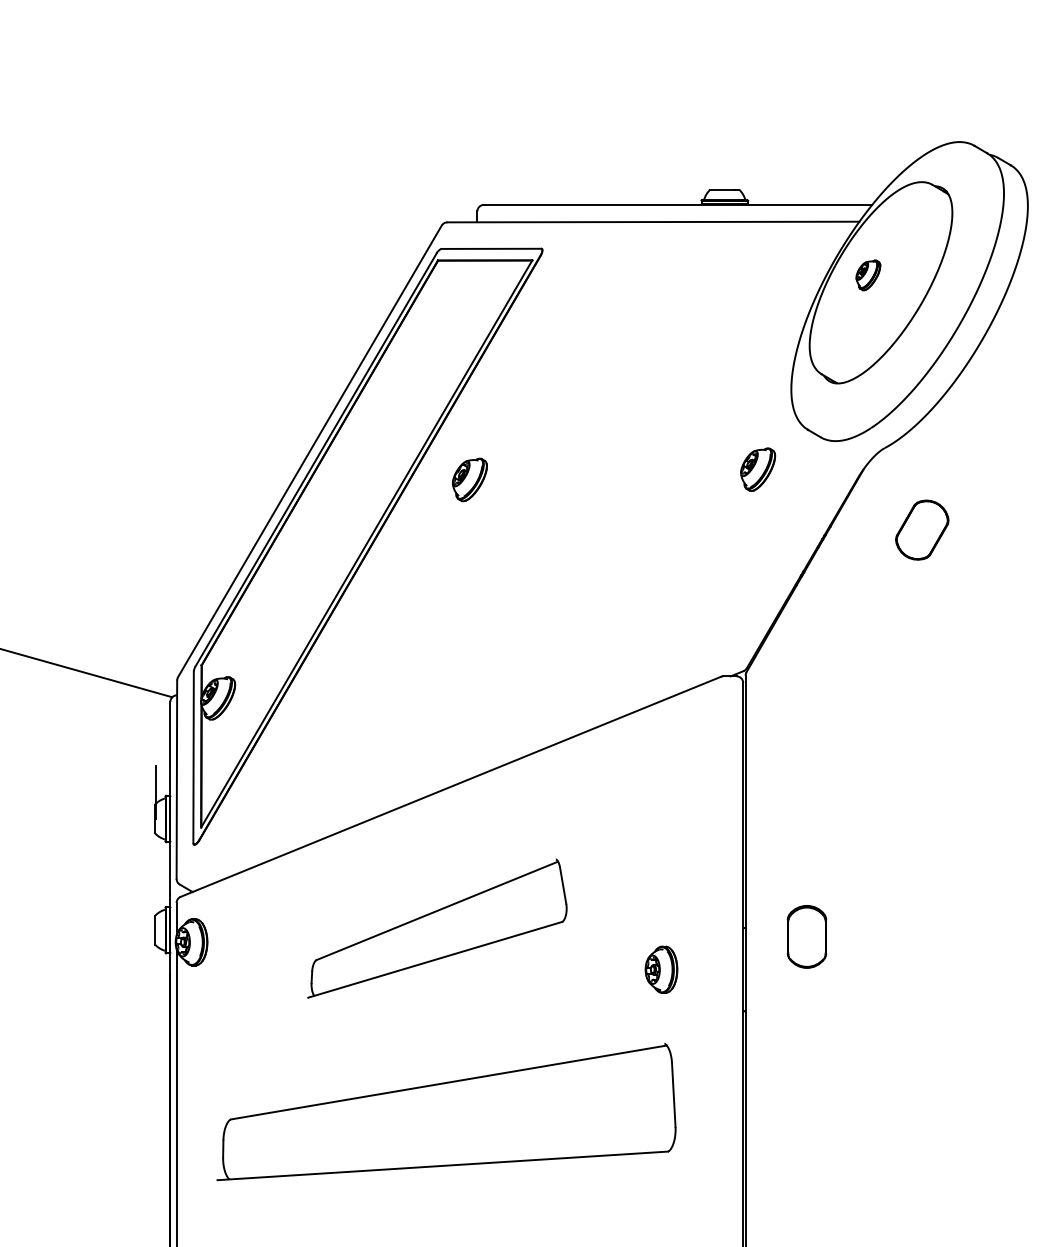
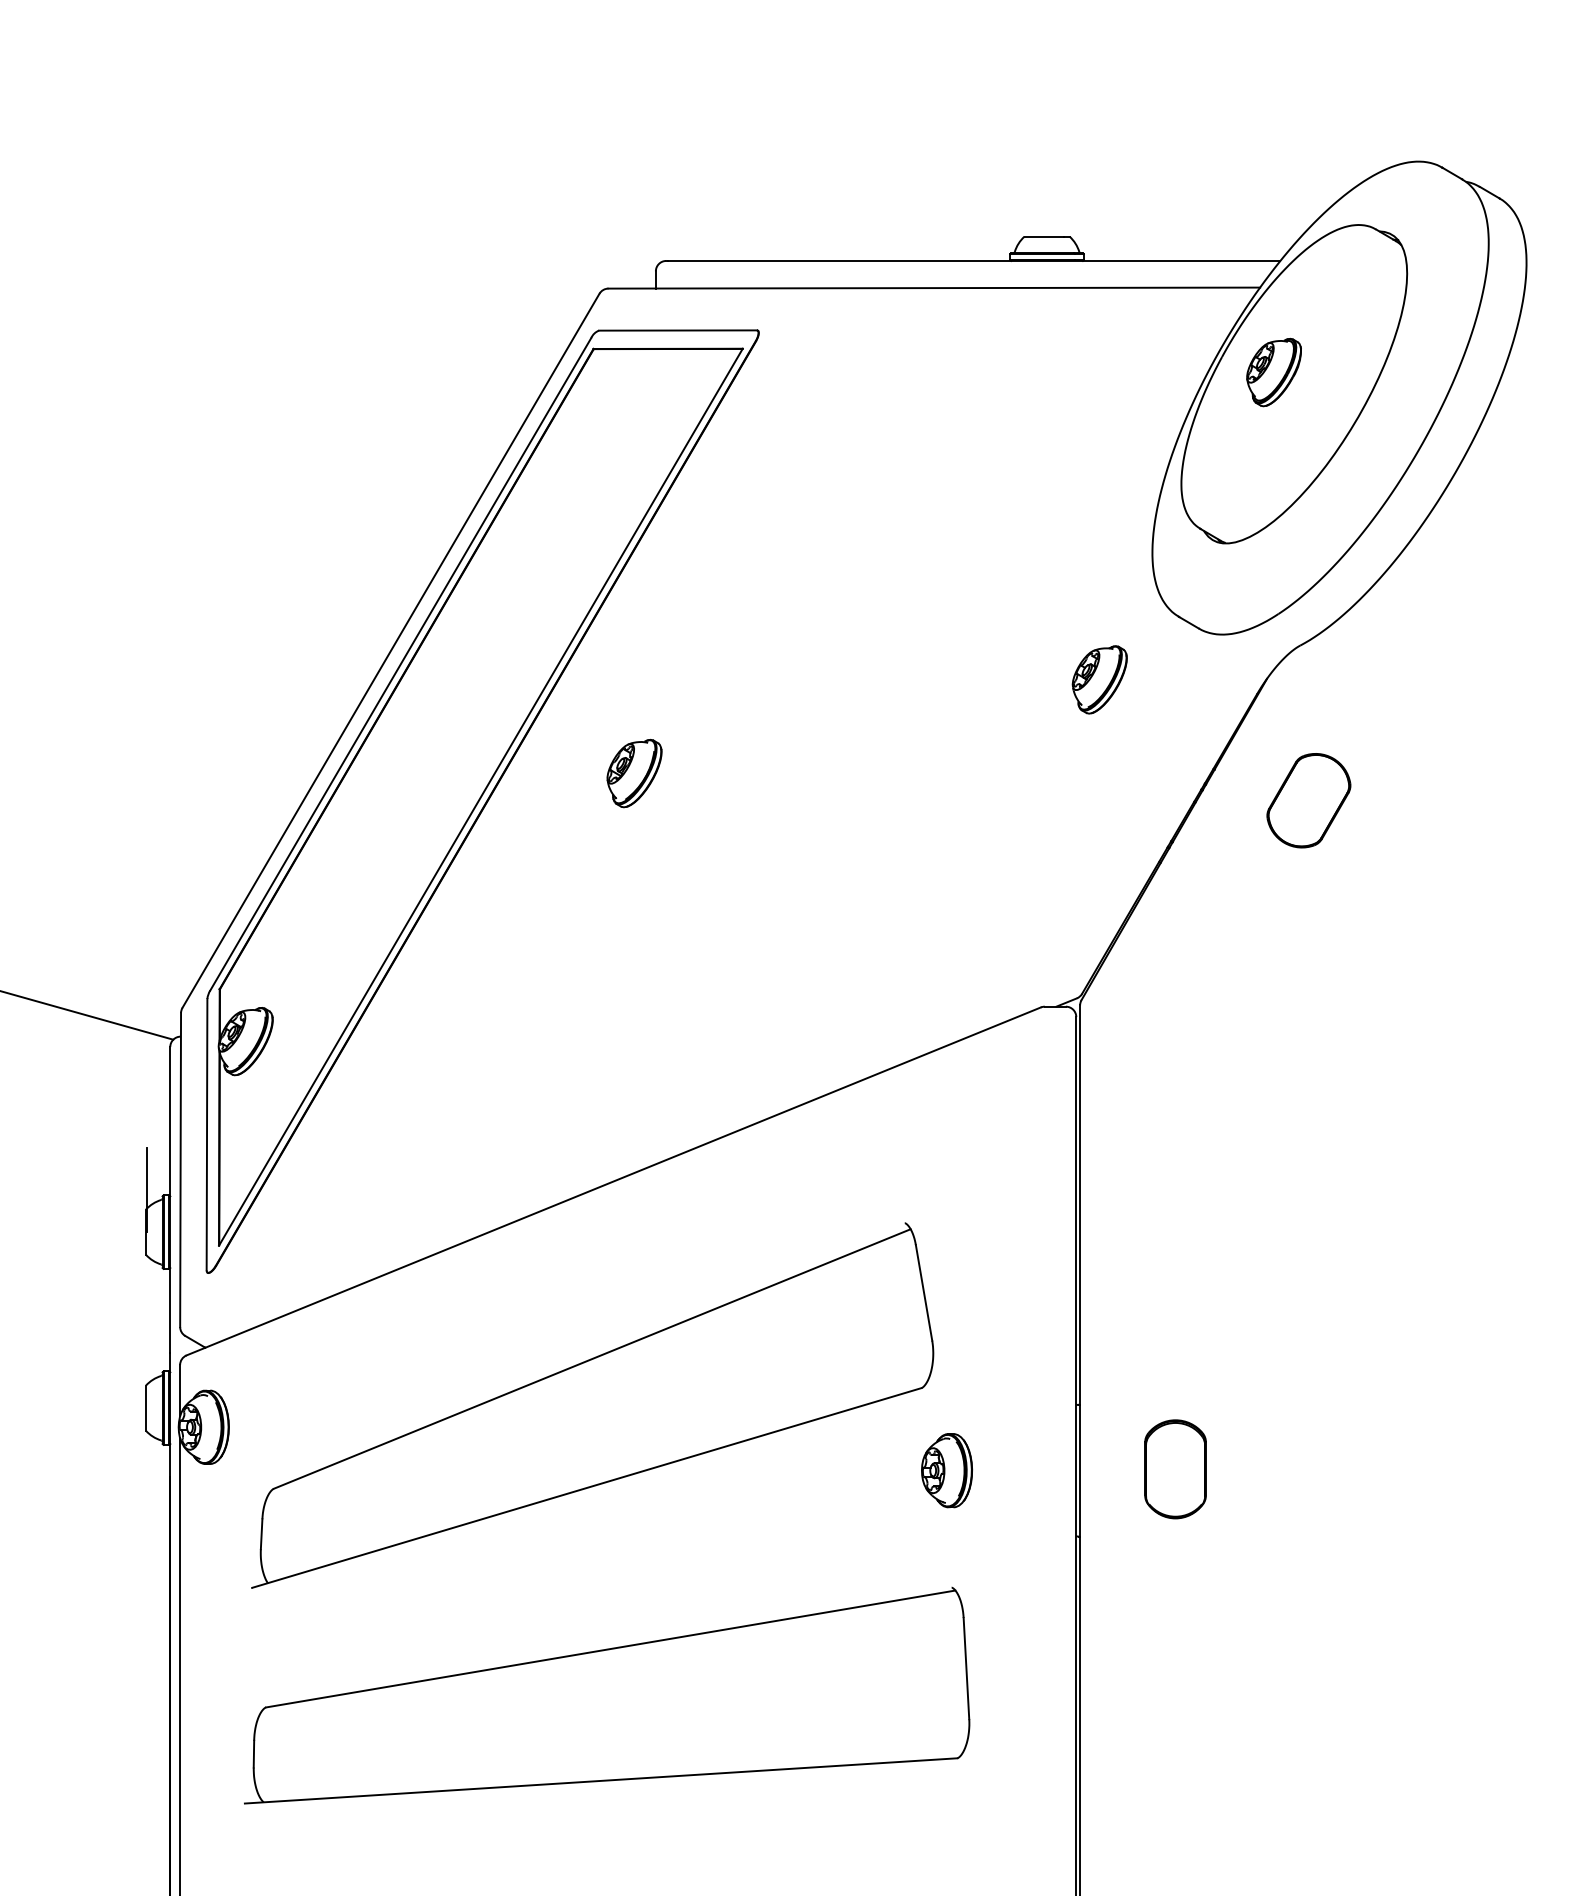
part: (868, 275) -> (1274, 372), size x1.43
part: (469, 479) -> (633, 772), moved
part: (922, 529) -> (1309, 799), moved
part: (437, 928) -> (592, 1405), size x1.67
part: (806, 936) -> (1174, 1468), moved

